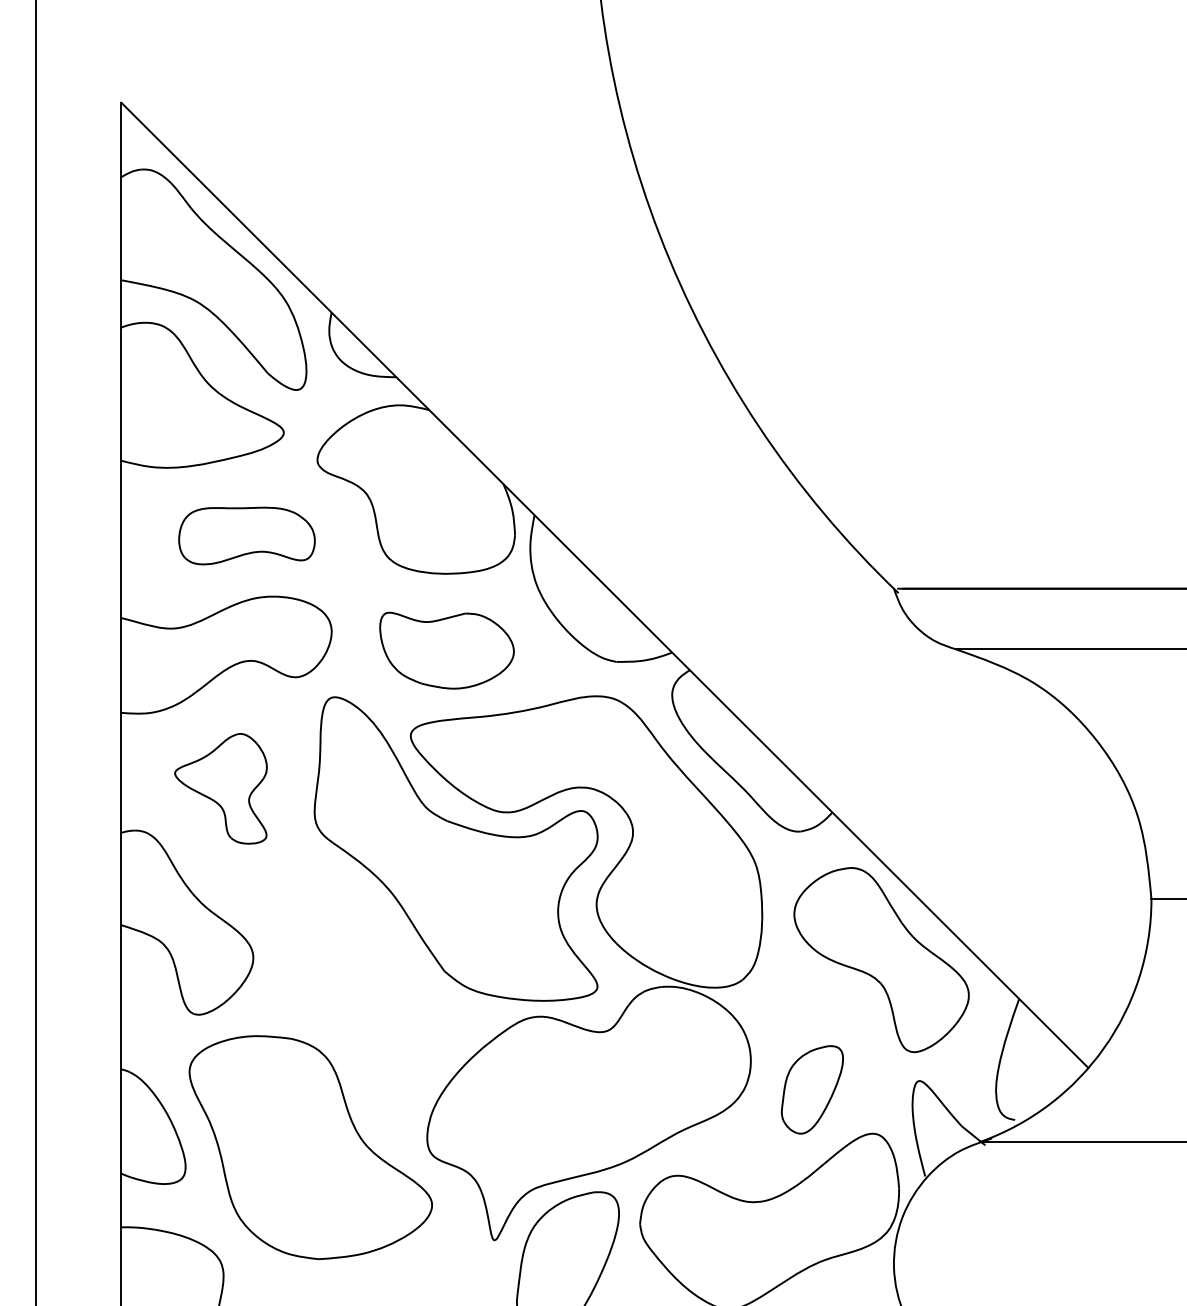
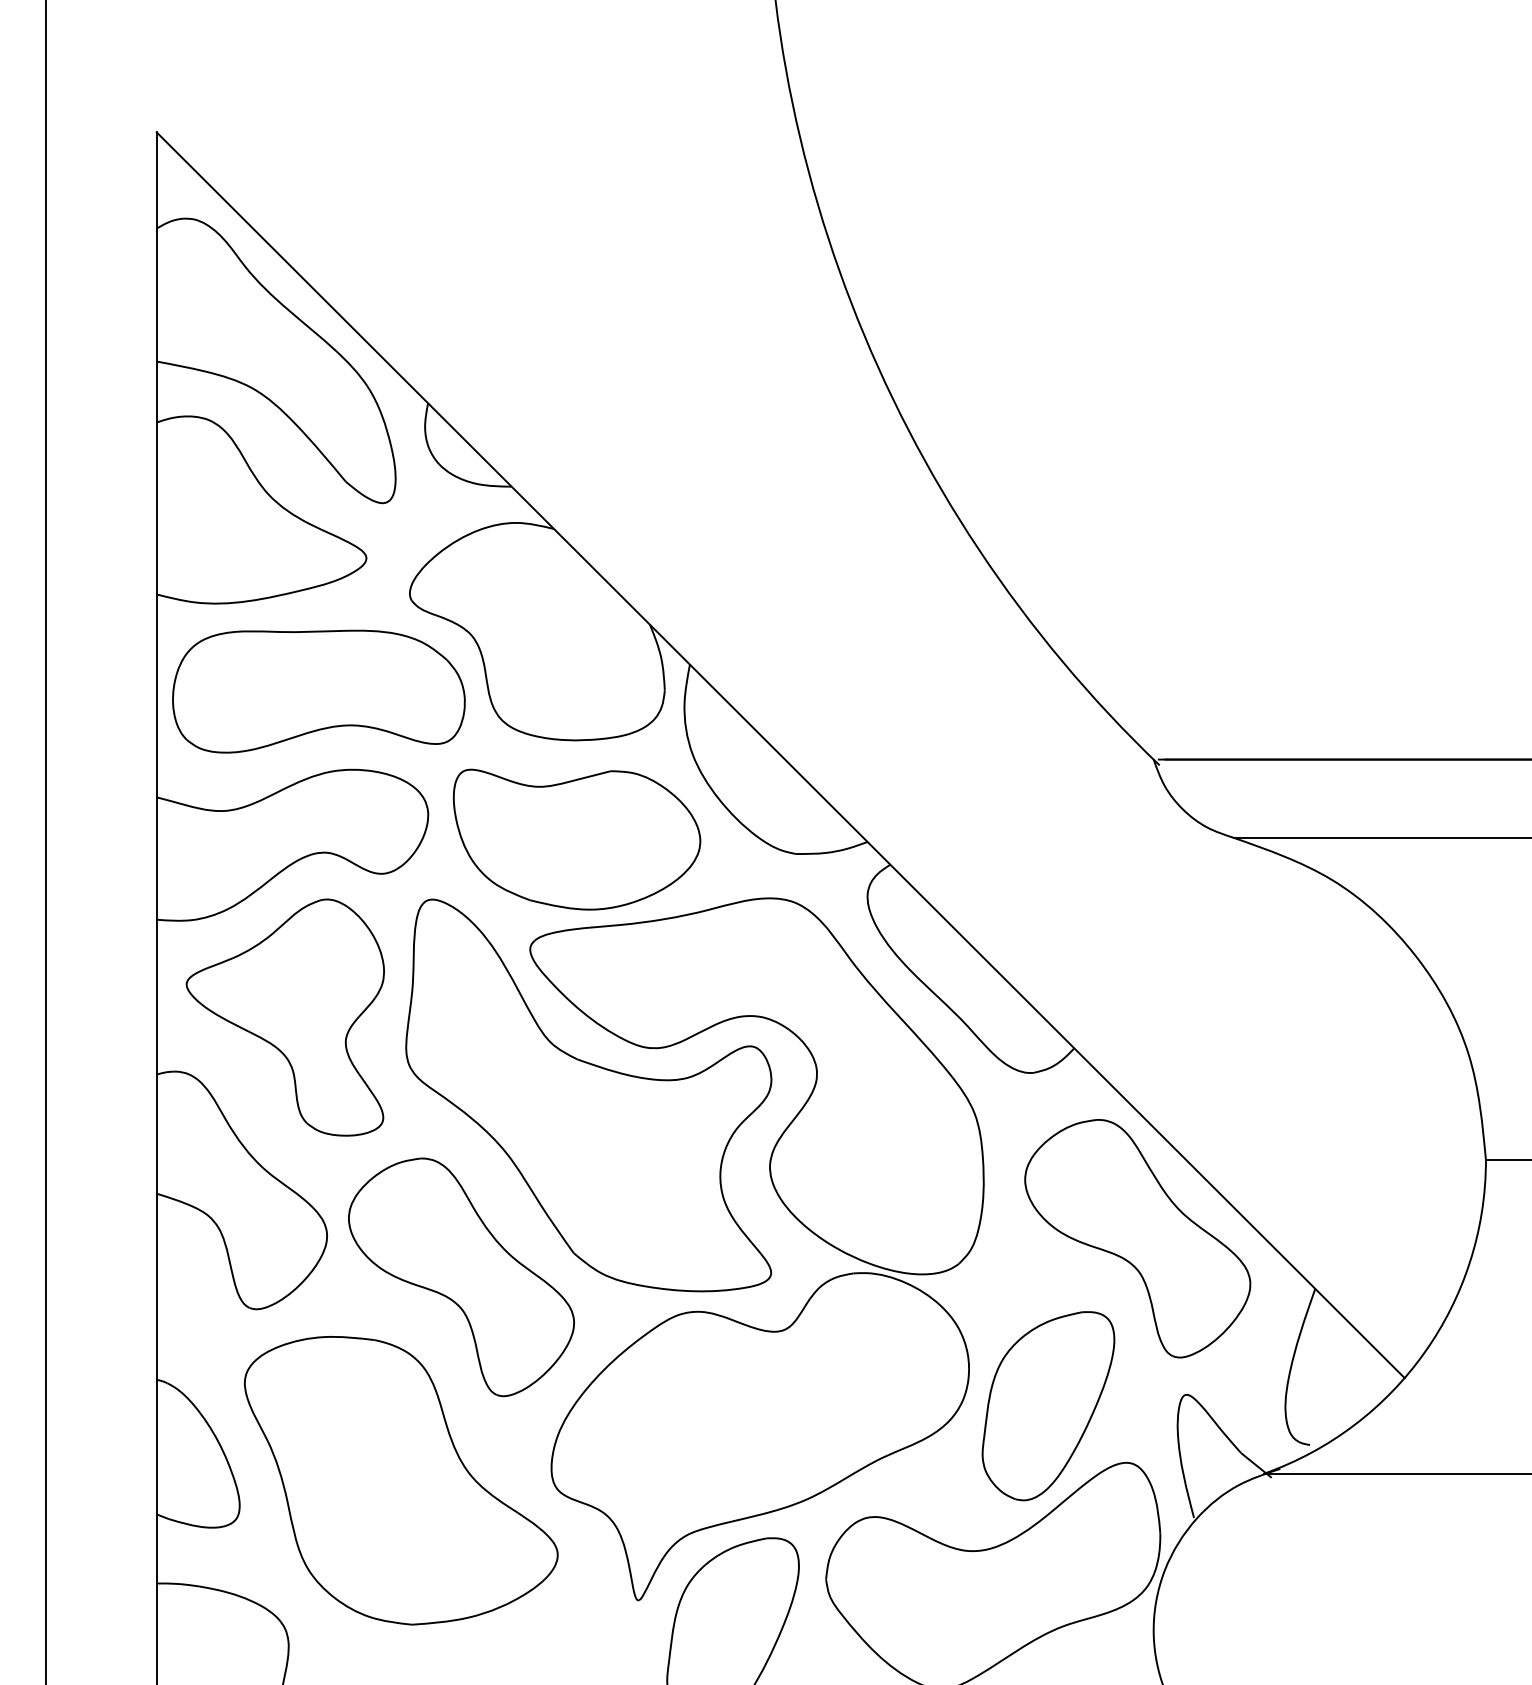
part: (246, 535) -> (318, 690), size x1.67
part: (446, 650) -> (576, 839), size x1.43
part: (220, 788) -> (284, 1017), size x1.67
part: (357, 990) -> (461, 1277), added
part: (812, 1089) -> (1048, 1405), size x1.67

